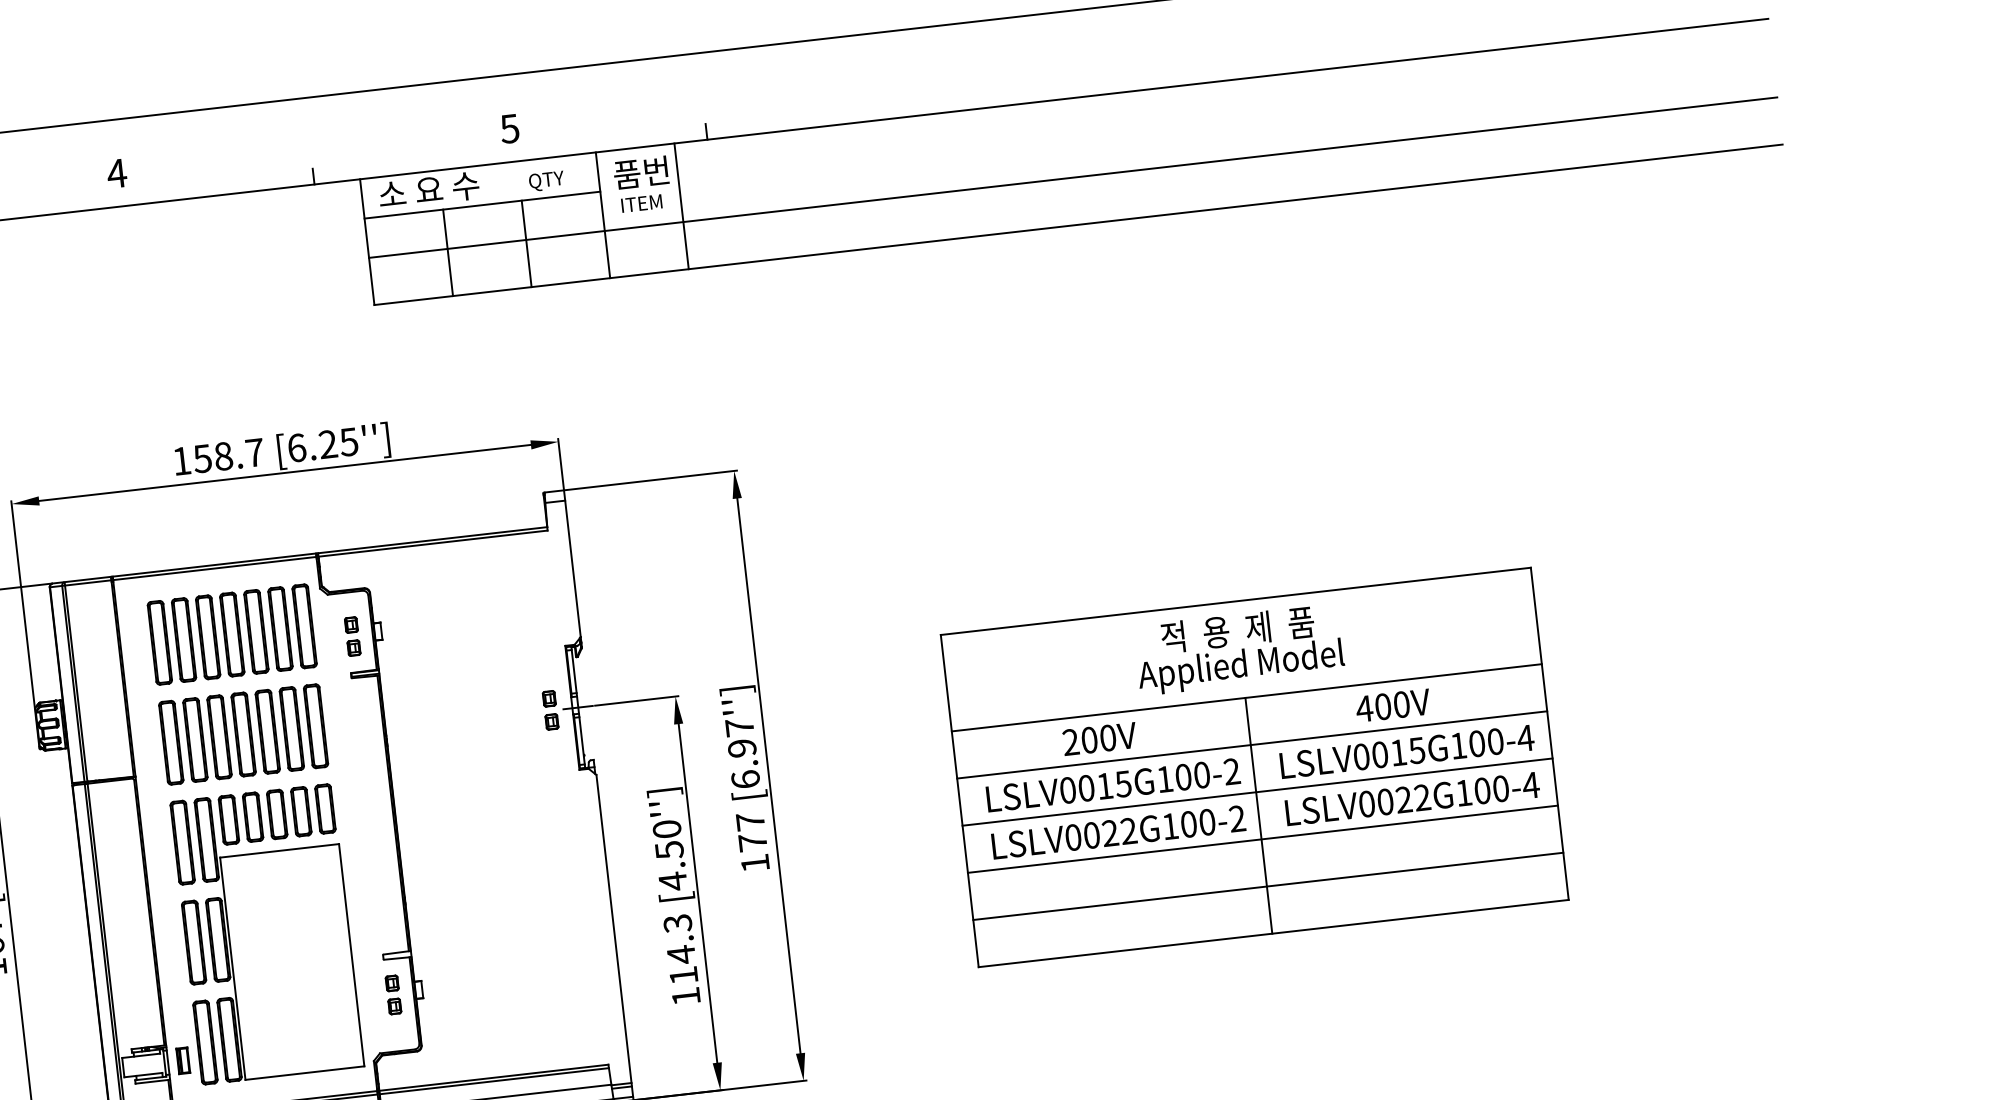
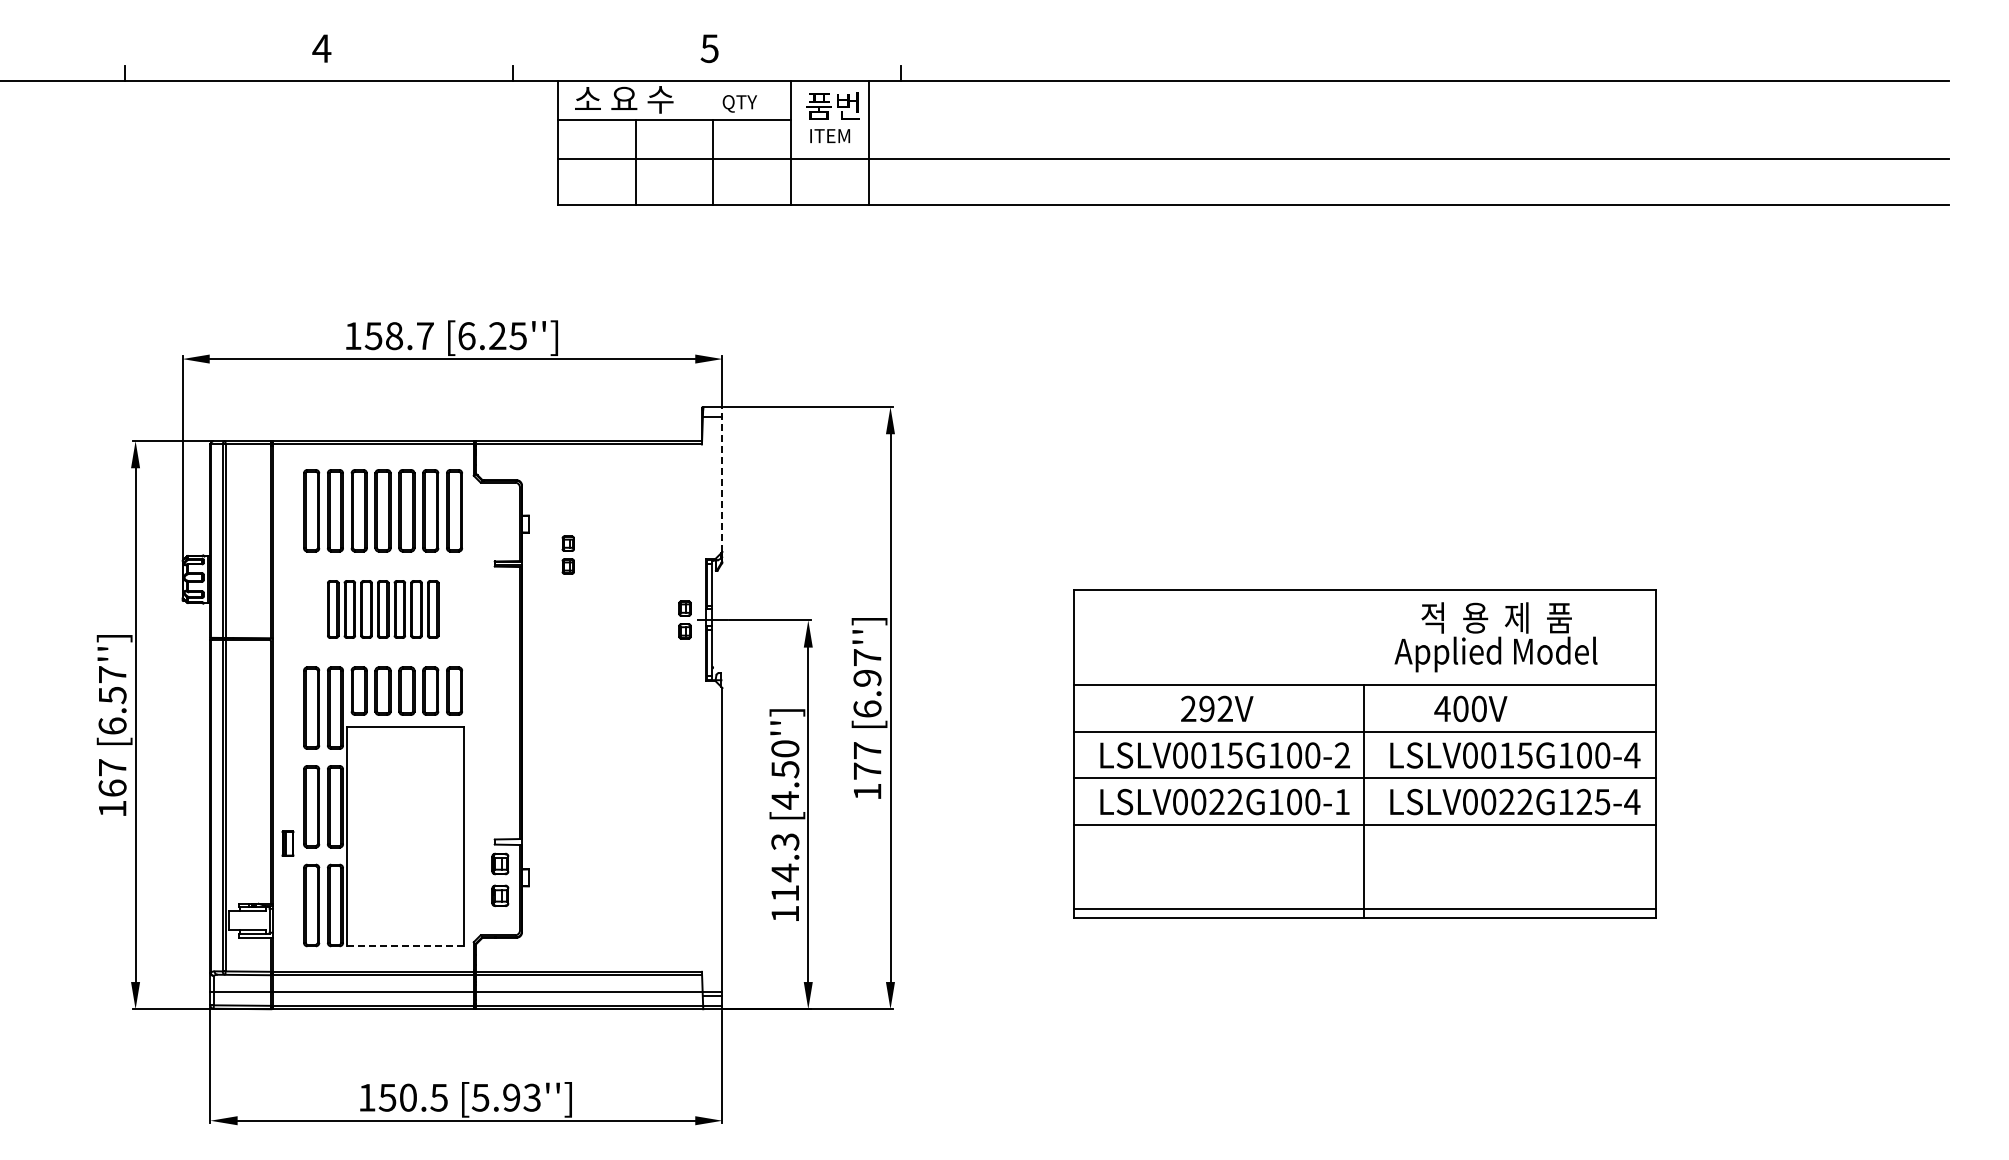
line: (572, 562) -> (722, 478), solid -> dashed
part: (351, 636) -> (567, 554), moved
text: (1238, 649) -> (1495, 637), moved
text: (1392, 705) -> (1470, 708), moved
part: (244, 734) -> (383, 609), size x0.7
text: (1098, 738) -> (1215, 708), 200V -> 292V
text: (1491, 789) -> (1593, 801), LSLV0022G100-4 -> LSLV0022G125-4
text: (1236, 818) -> (1341, 801), LSLV0022G100-2 -> LSLV0022G100-1
line: (1267, 886) -> (1364, 909), moved
part: (392, 994) -> (499, 879), size x1.4
part: (182, 1060) -> (287, 843), moved
line: (305, 1073) -> (405, 946), solid -> dashed

